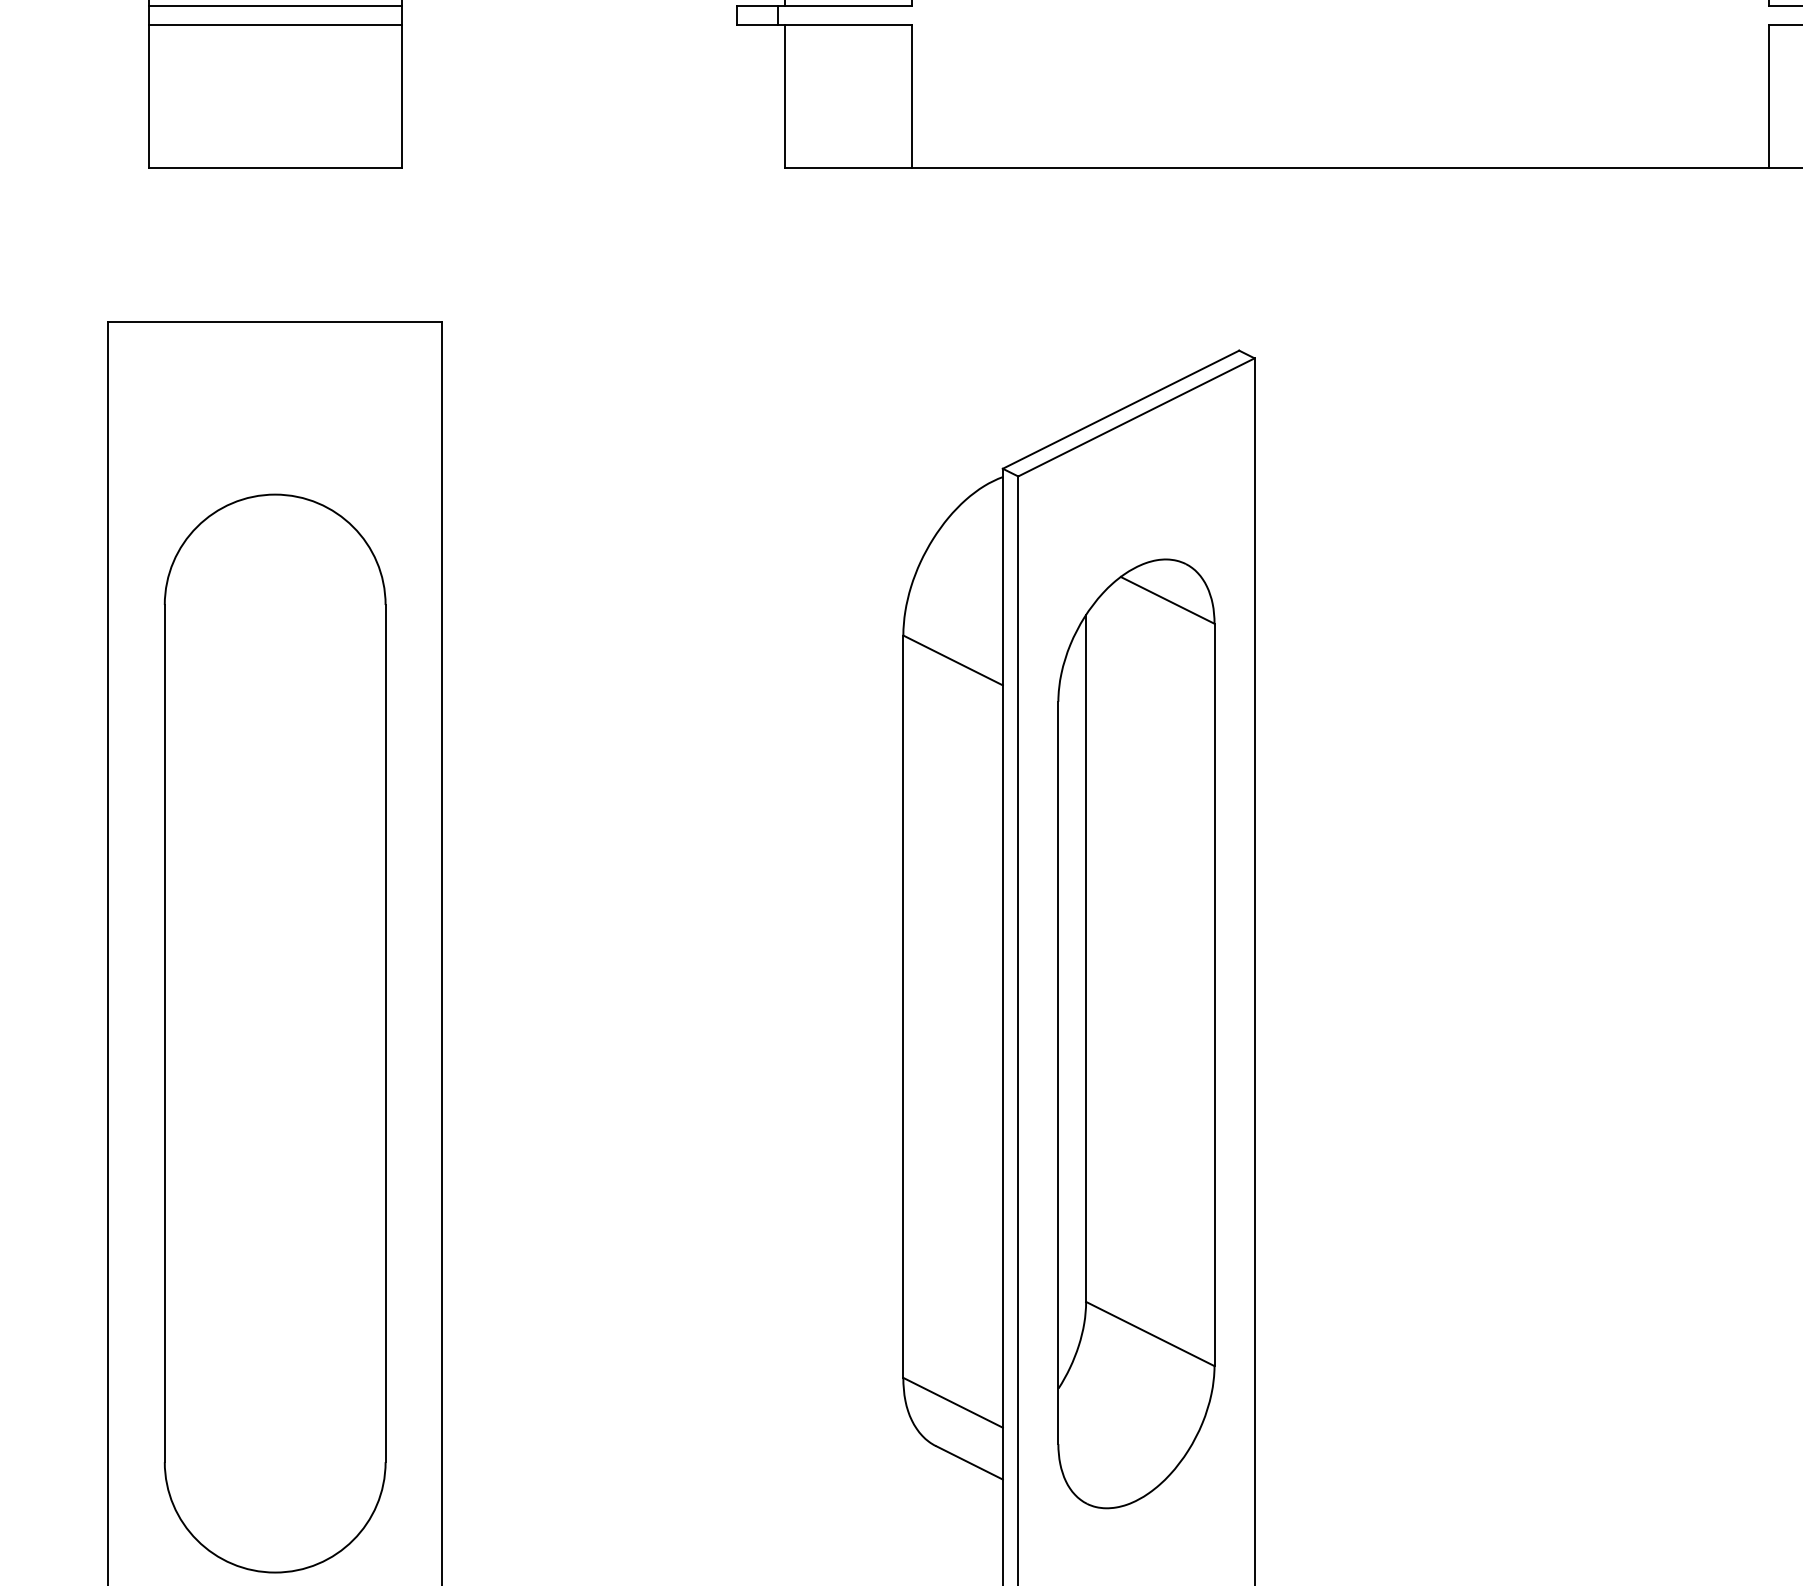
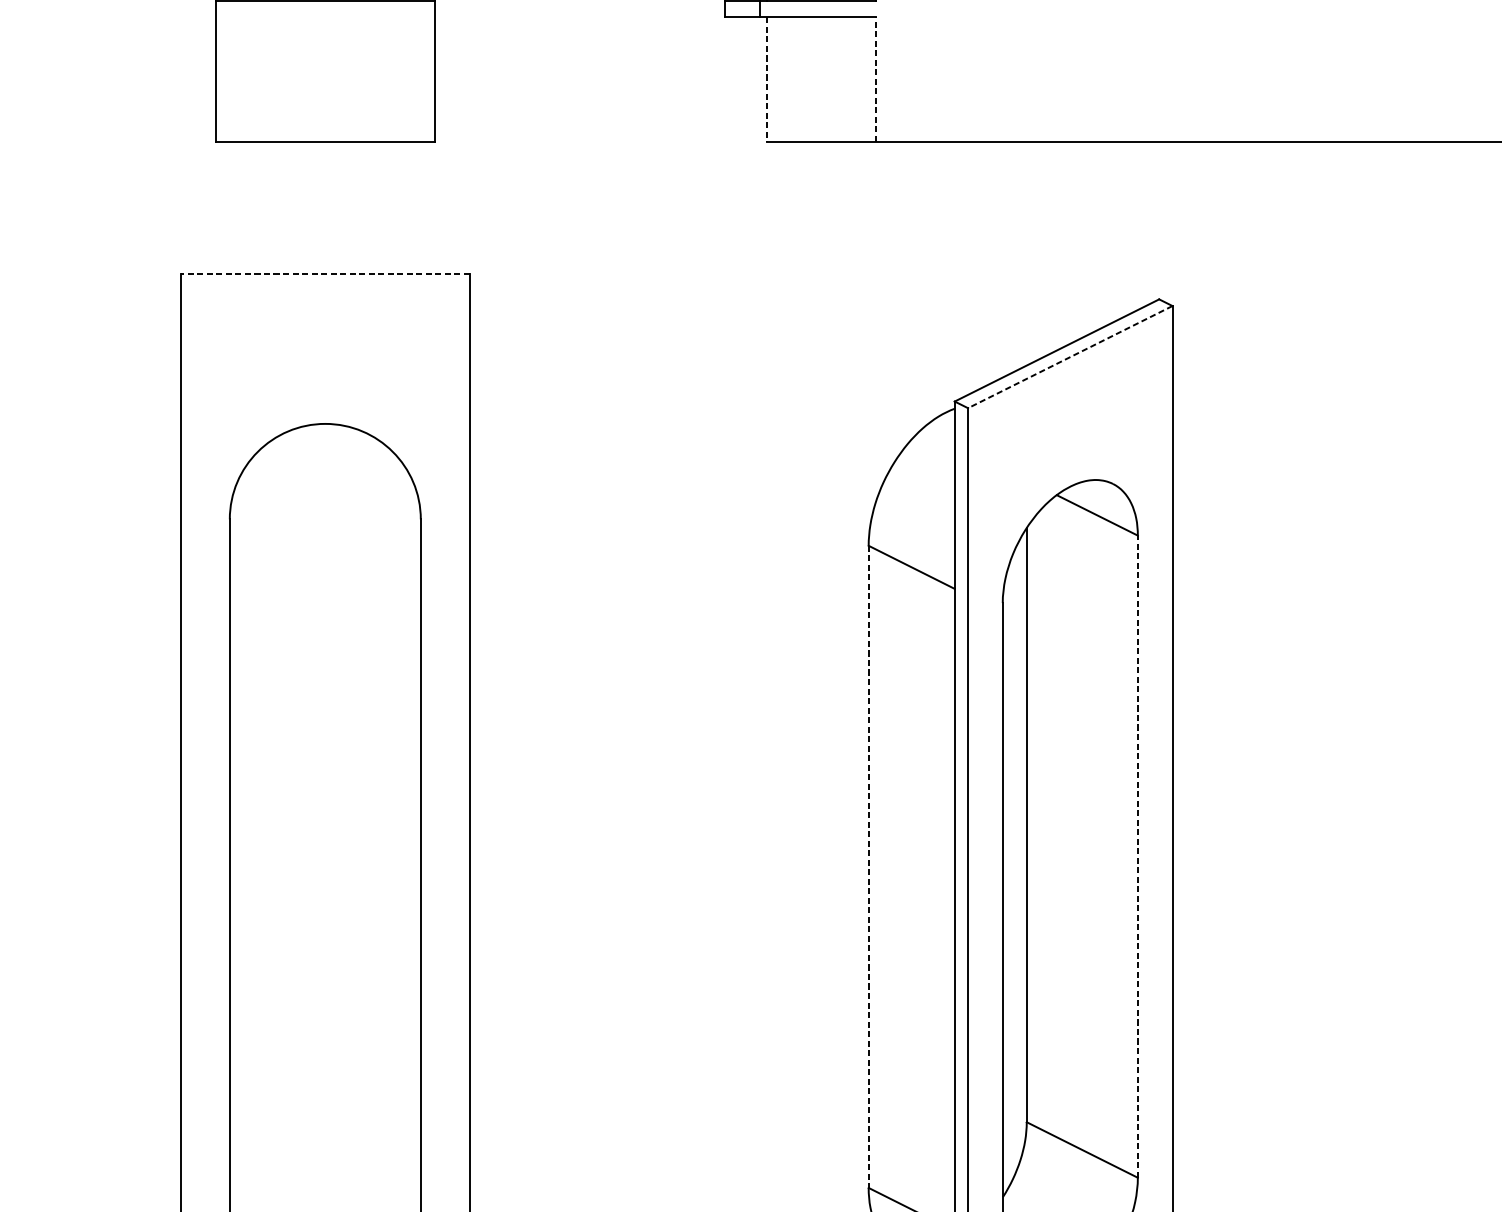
line: (274, 24) -> (324, 17), removed
line: (785, 96) -> (766, 79), solid -> dashed
line: (911, 96) -> (875, 79), solid -> dashed
line: (274, 321) -> (324, 274), solid -> dashed
line: (1136, 417) -> (1070, 357), solid -> dashed
line: (1214, 994) -> (1137, 856), solid -> dashed
line: (903, 1007) -> (868, 867), solid -> dashed

